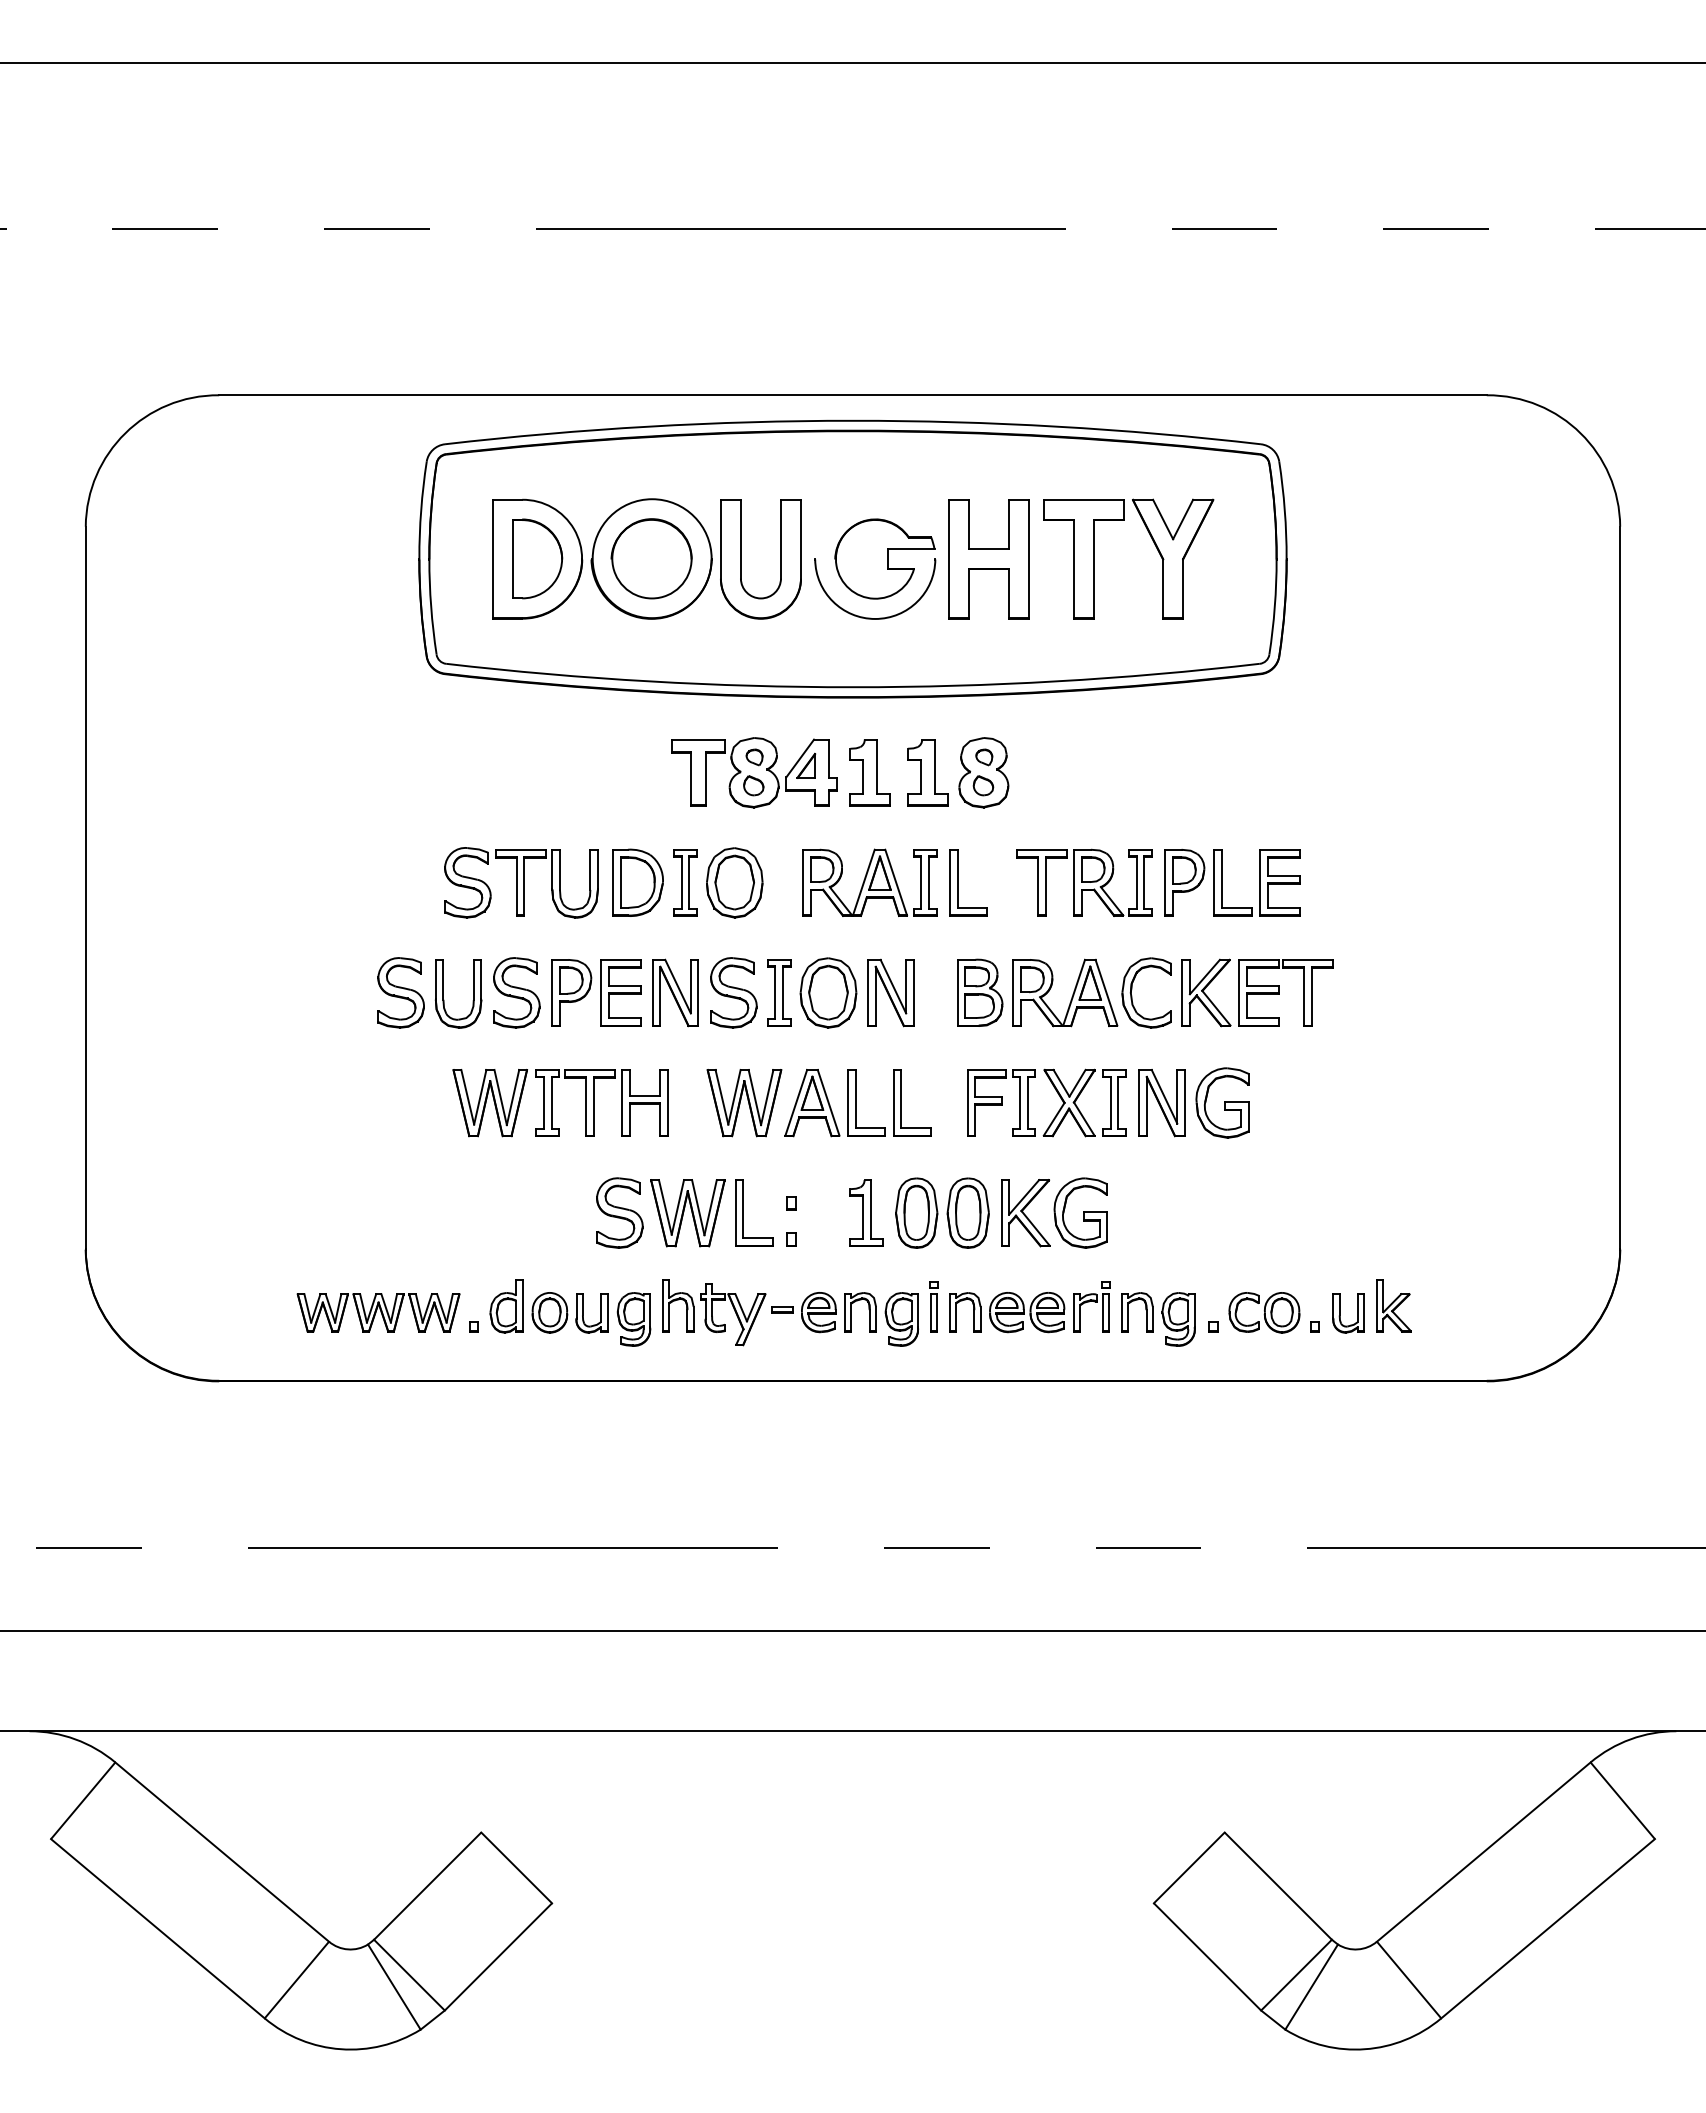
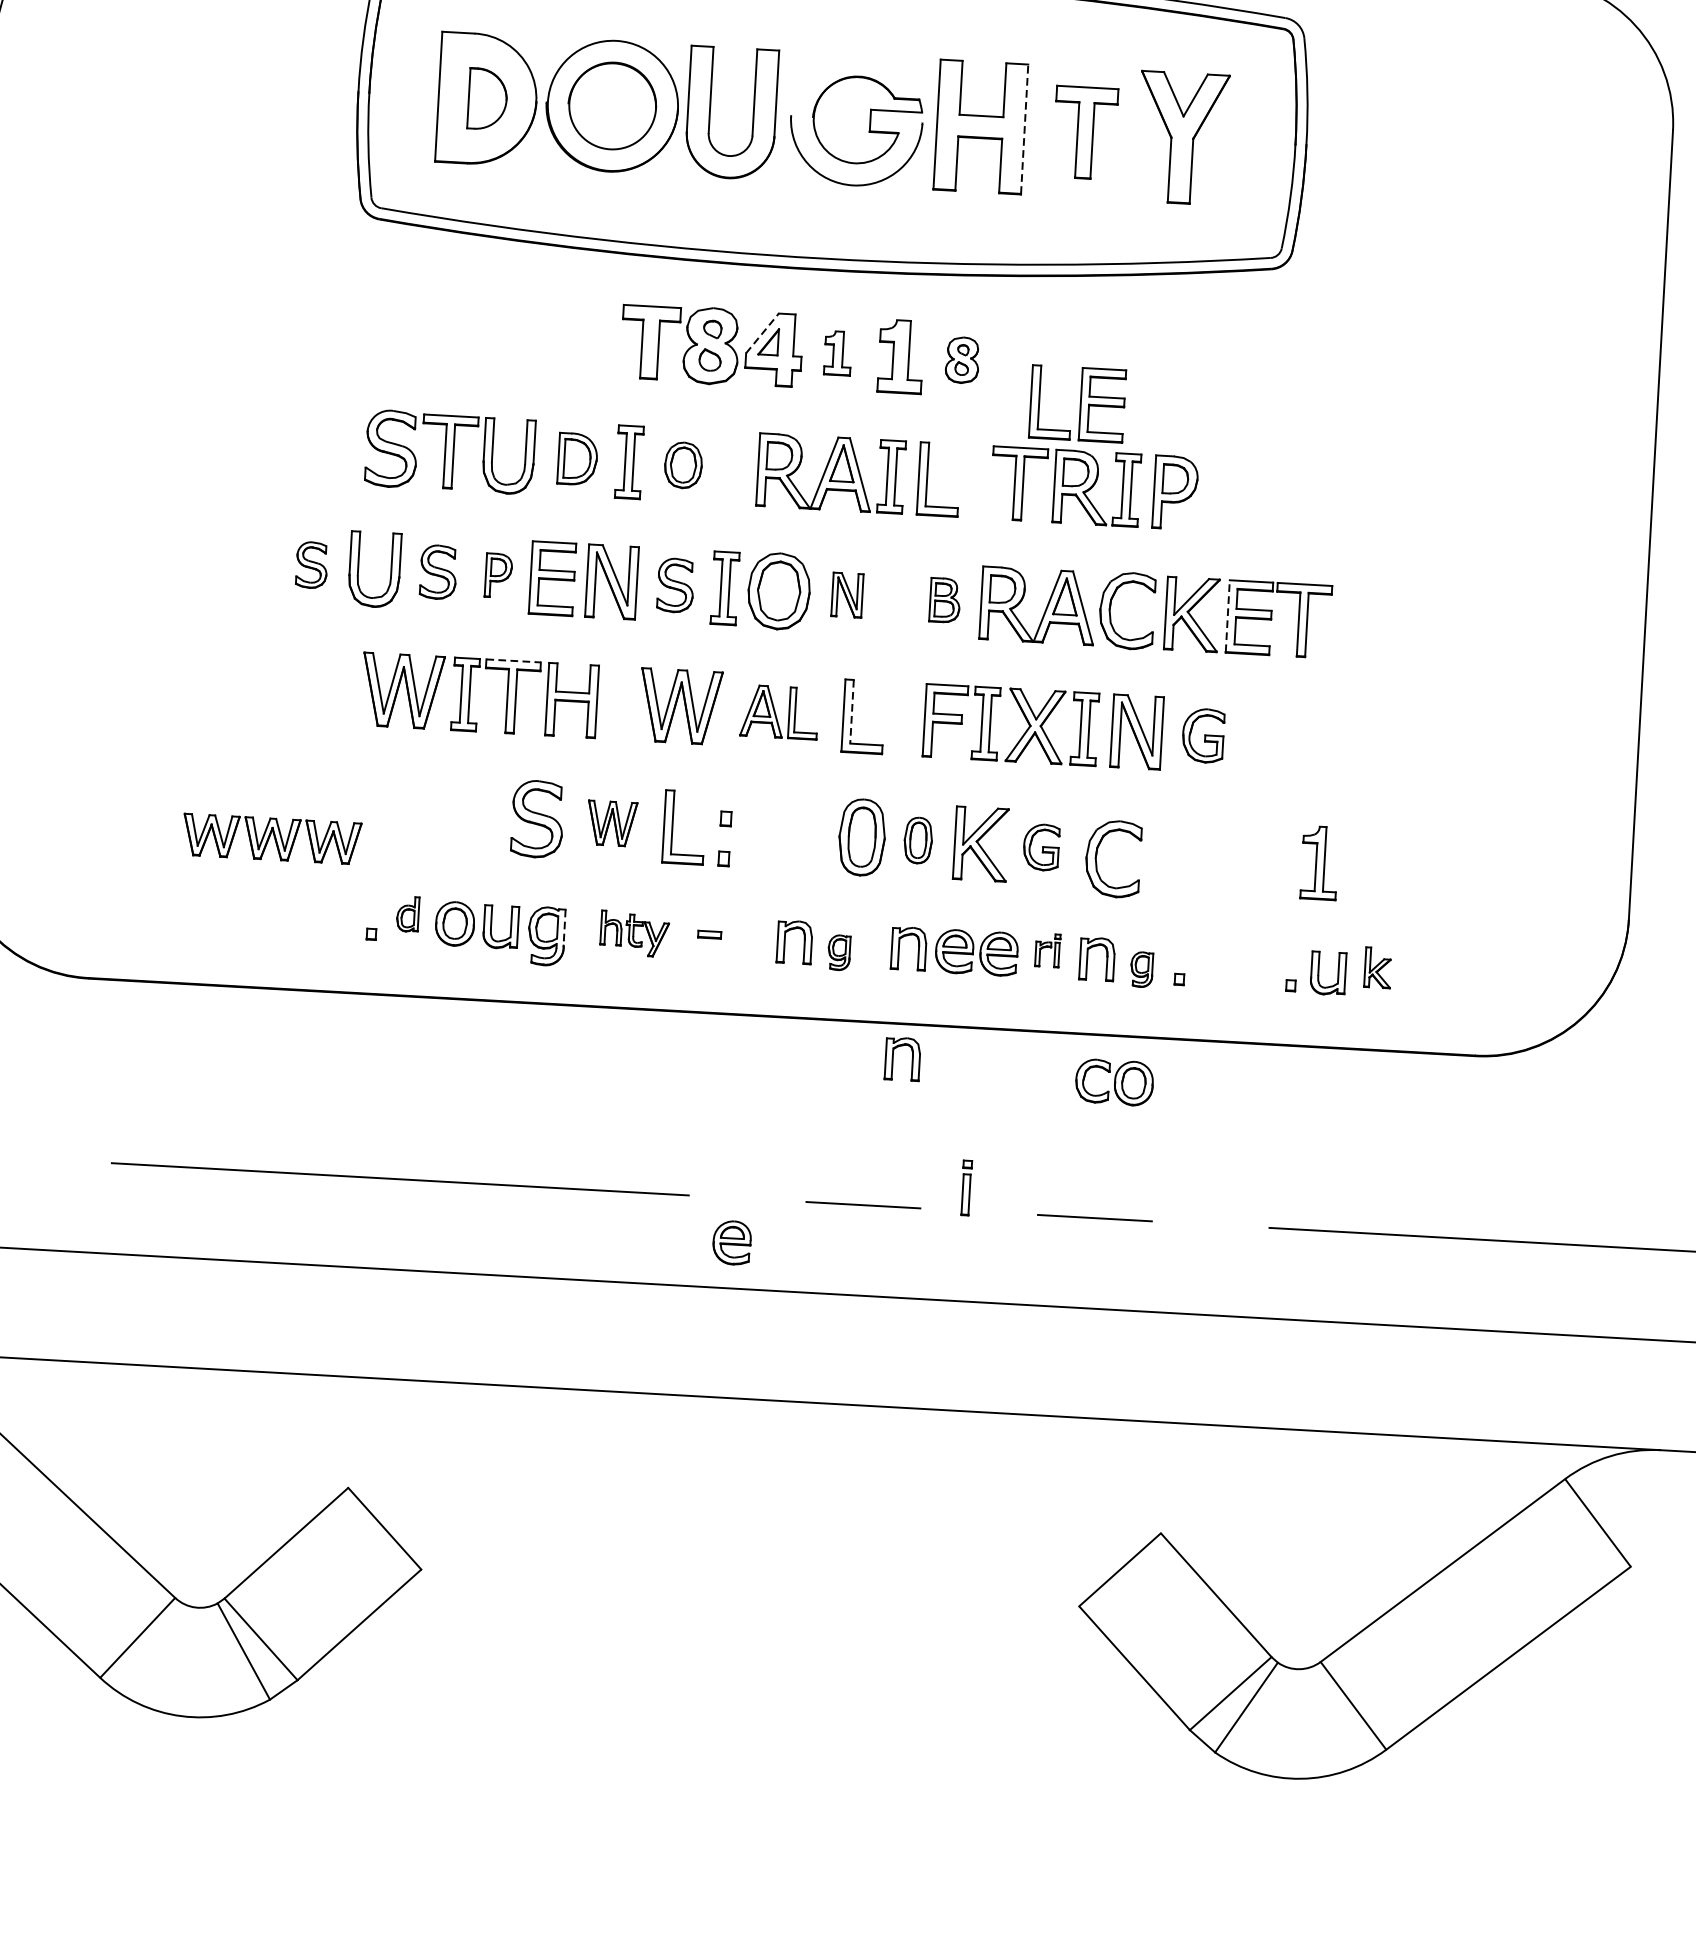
part: (537, 558) -> (487, 98), size x0.7
line: (1028, 558) -> (1024, 128), solid -> dashed
part: (1083, 559) -> (1084, 133), size x0.7
line: (800, 758) -> (762, 333), solid -> dashed
part: (869, 772) -> (837, 352), size x0.6
part: (983, 772) -> (962, 359), size x0.6
part: (637, 882) -> (577, 458), size x0.7
part: (734, 882) -> (683, 464), size x0.6
part: (1256, 882) -> (1076, 403), moved
part: (400, 992) -> (311, 564), size x0.6
part: (516, 992) -> (438, 571), size x0.7
part: (571, 992) -> (498, 575), size x0.6
part: (733, 992) -> (675, 585), size x0.7
part: (890, 992) -> (846, 594), size x0.6
part: (980, 992) -> (945, 600), size x0.6
line: (1238, 992) -> (1227, 615), solid -> dashed
line: (589, 1069) -> (513, 660), solid -> dashed
line: (901, 1099) -> (852, 712), solid -> dashed
part: (1222, 1102) -> (1203, 735), size x0.7
part: (834, 1103) -> (778, 712), size x0.7
part: (866, 1212) -> (1319, 862), moved
part: (967, 1212) -> (917, 839), size x0.6
part: (1080, 1212) -> (1041, 846), size x0.6
part: (687, 1213) -> (611, 823), size x0.6
part: (1132, 1216) -> (1097, 854), added
part: (1393, 1305) -> (1377, 967), size x0.7
part: (506, 1306) -> (408, 914), size x0.6
part: (933, 1306) -> (966, 1187), moved
part: (1091, 1306) -> (1047, 950), size x0.6
line: (650, 1311) -> (565, 928), solid -> dashed
part: (378, 1312) -> (271, 838), moved
part: (714, 1312) -> (635, 933), size x0.6
part: (818, 1312) -> (731, 1242), moved
part: (1264, 1312) -> (1114, 1082), moved
part: (901, 1319) -> (838, 952), size x0.6
part: (1178, 1319) -> (1141, 969), size x0.6
part: (973, 1413) -> (911, 1059), added

